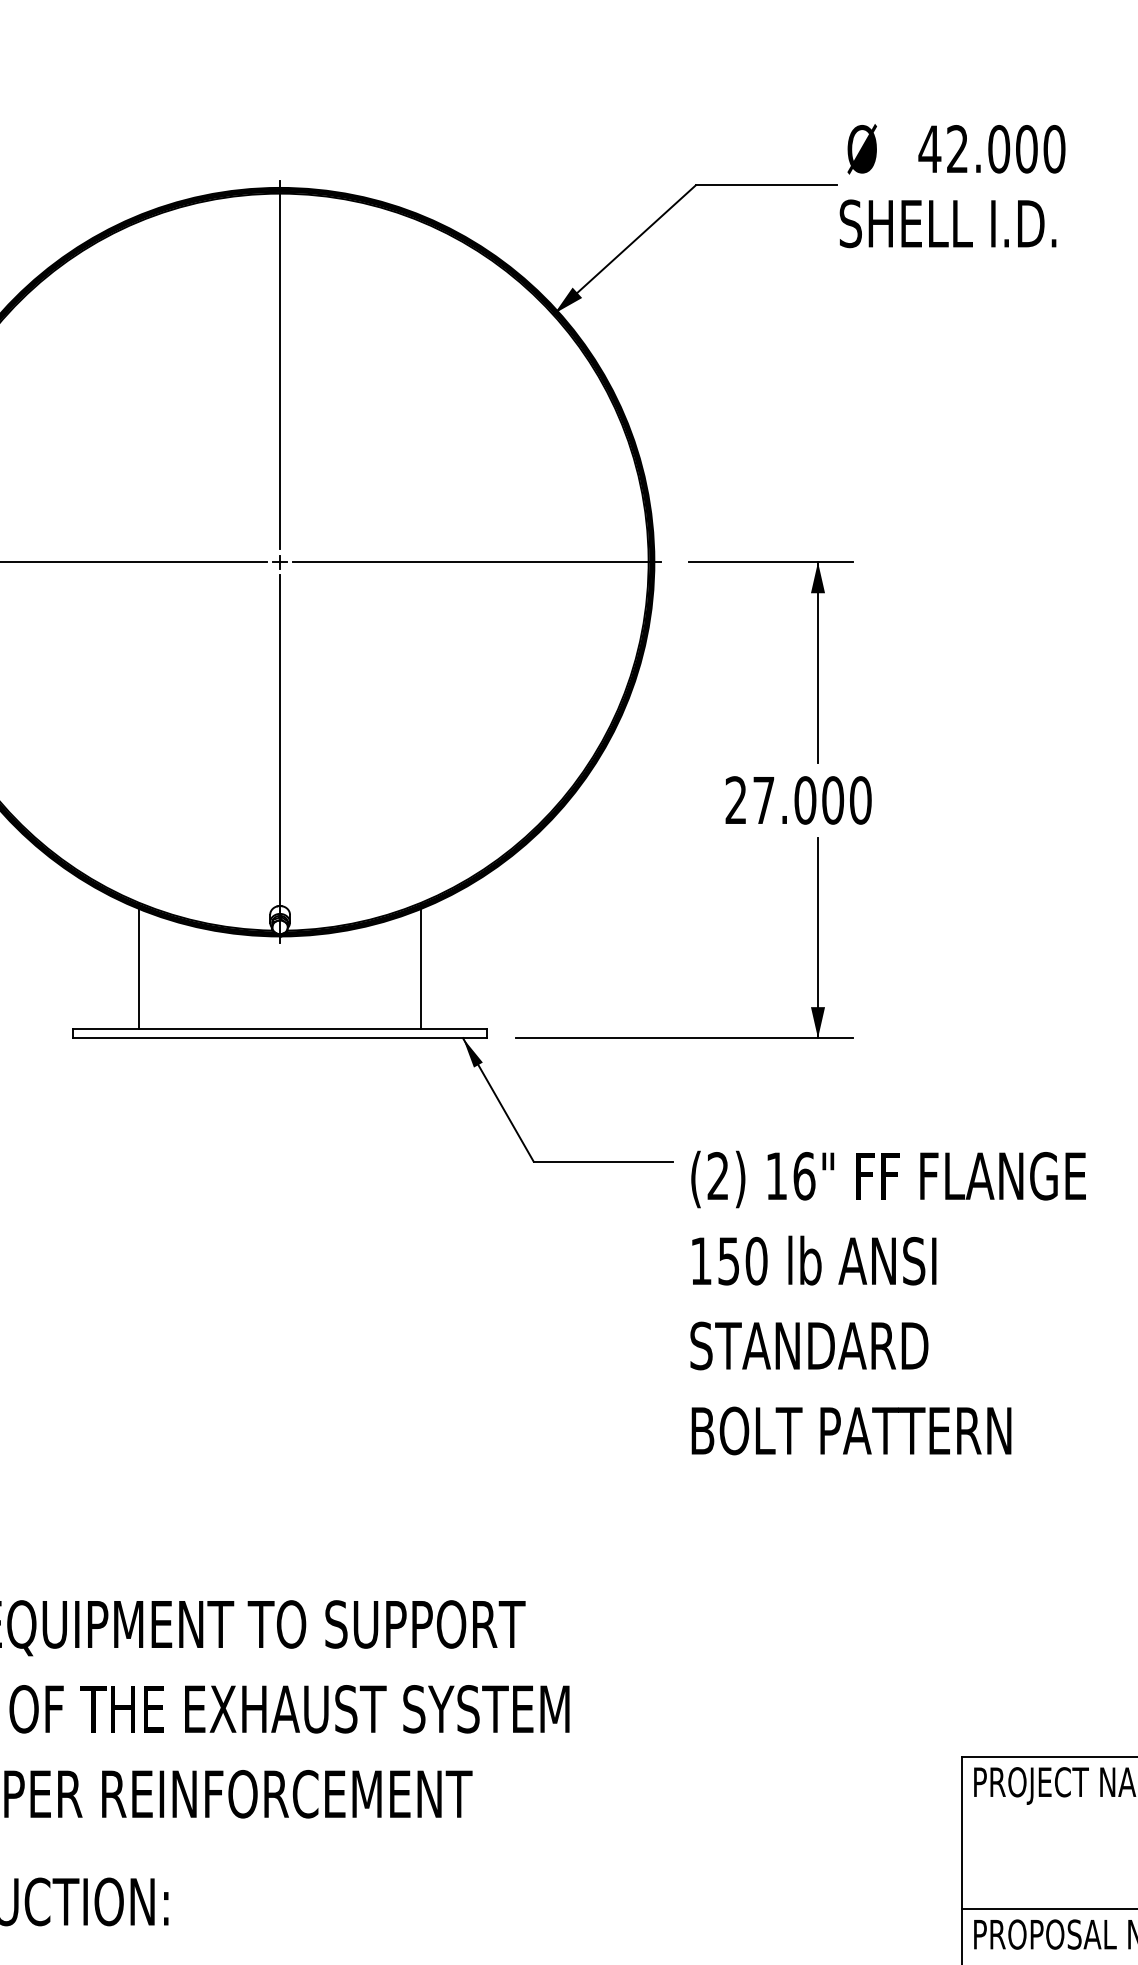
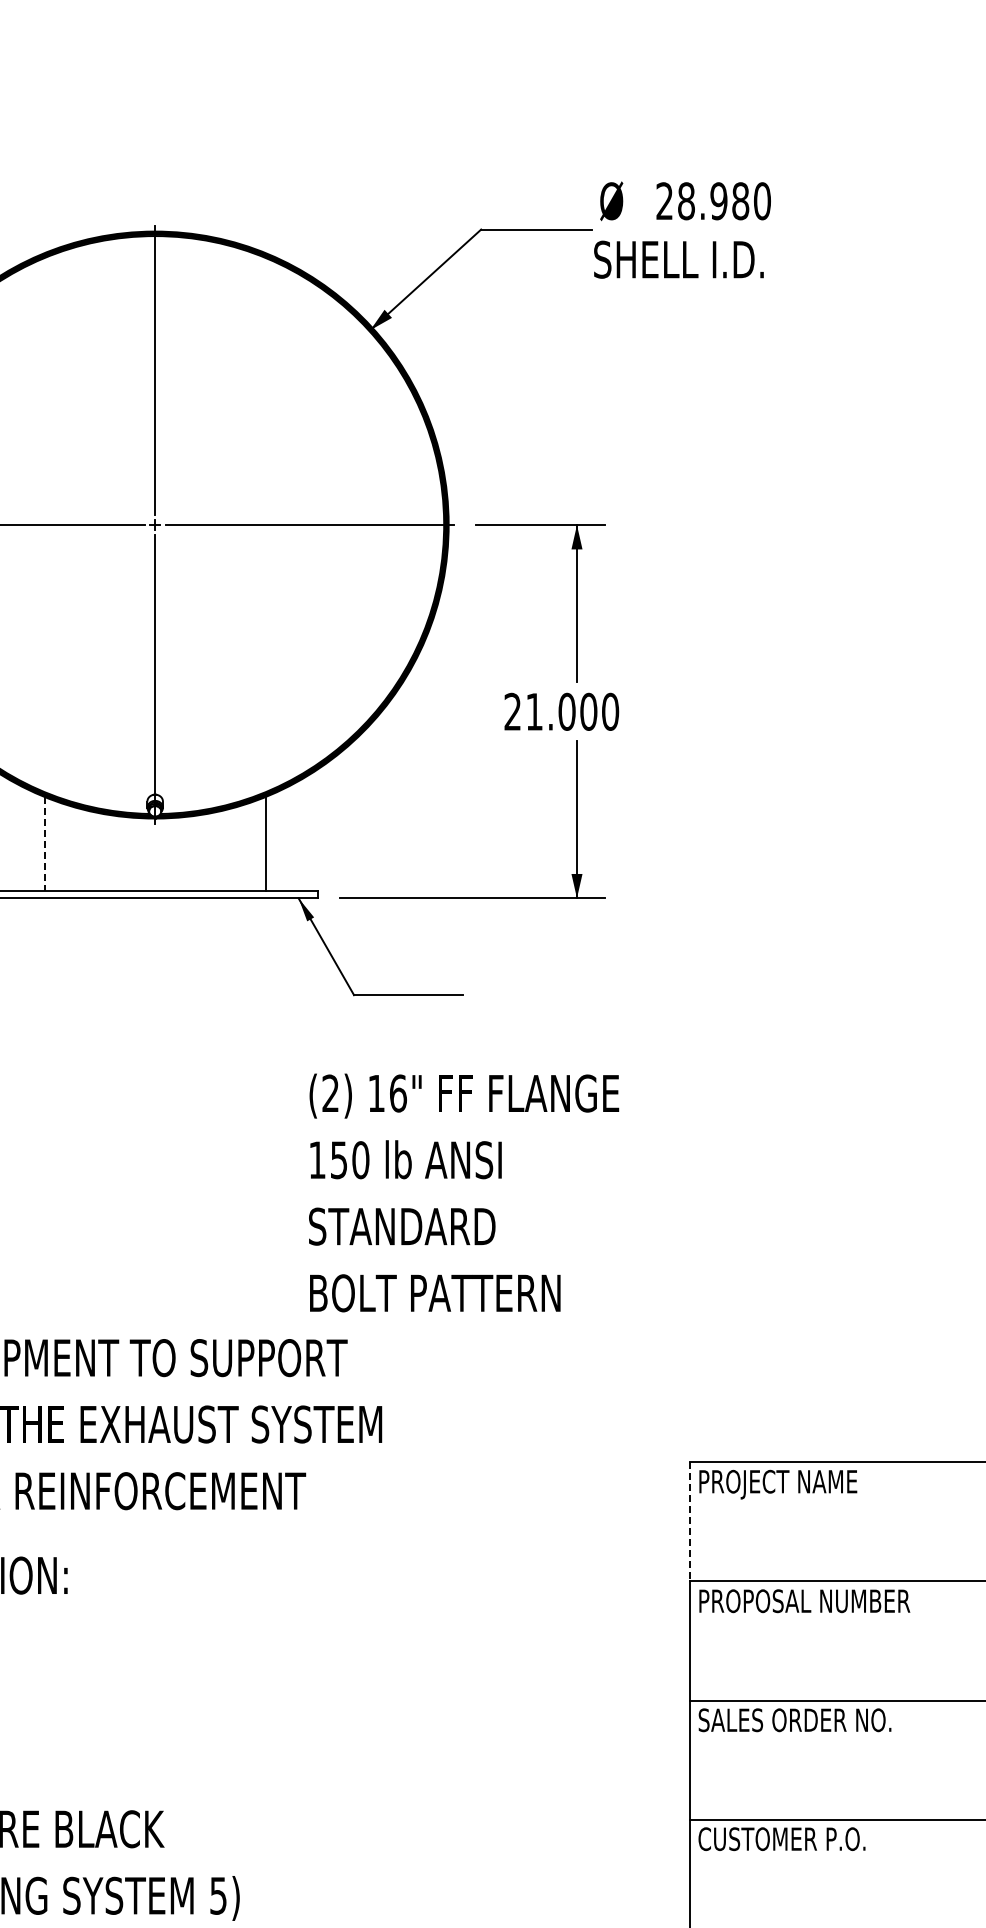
text: (978, 149) -> (702, 201), 42.000 -> 28.980
text: (763, 799) -> (534, 711), 27.000 -> 21.000
line: (138, 969) -> (44, 844), solid -> dashed
text: (888, 1302) -> (464, 1192), moved
line: (961, 1832) -> (689, 1521), solid -> dashed

